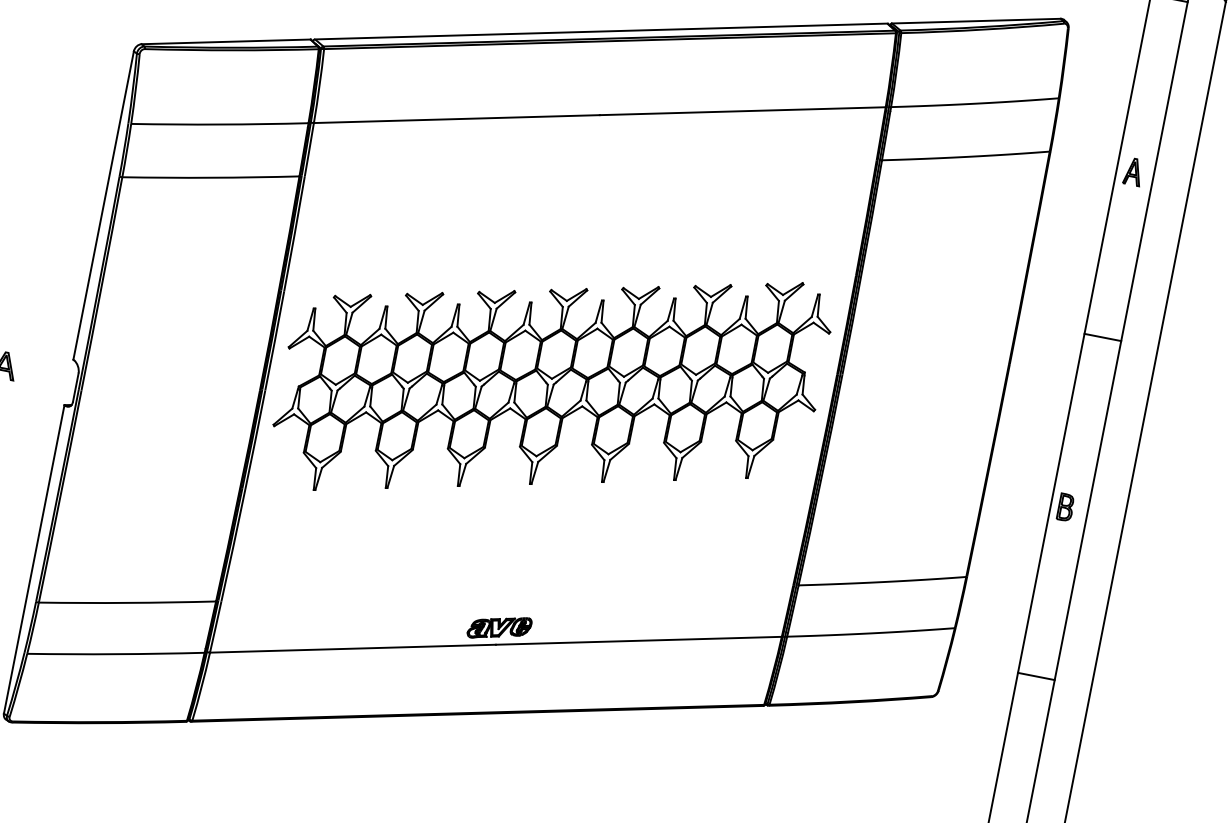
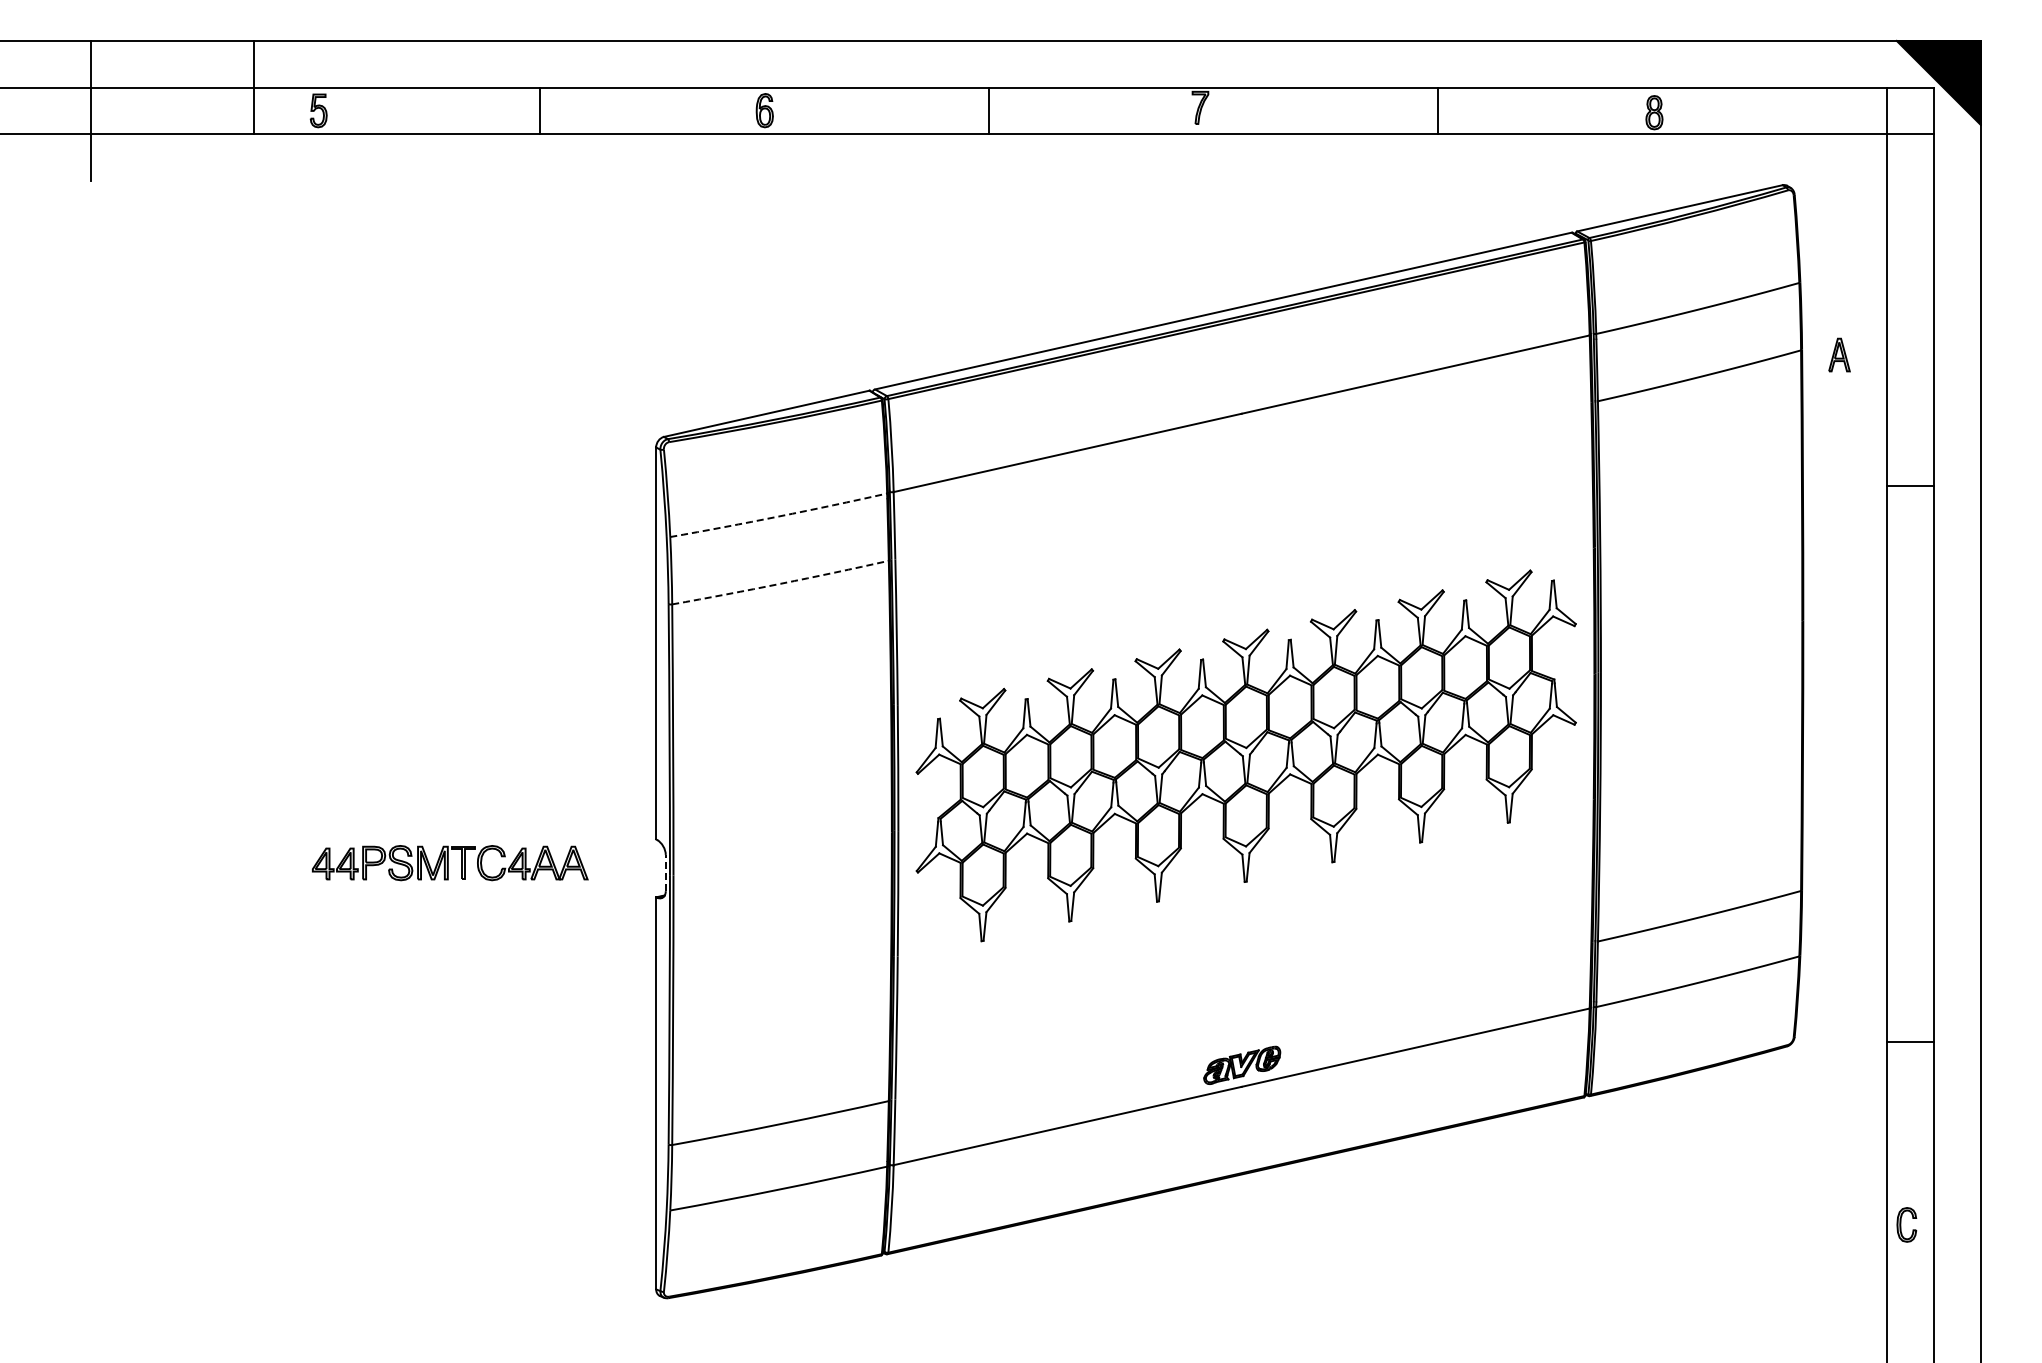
arc: (219, 124) -> (778, 516), solid -> dashed
part: (1133, 171) -> (1839, 354), moved
arc: (210, 177) -> (780, 583), solid -> dashed
line: (1102, 337) -> (1910, 486), moved
line: (75, 387) -> (665, 872), solid -> dashed
part: (1065, 506) -> (1905, 781), removed
line: (1036, 676) -> (1910, 1041), moved

